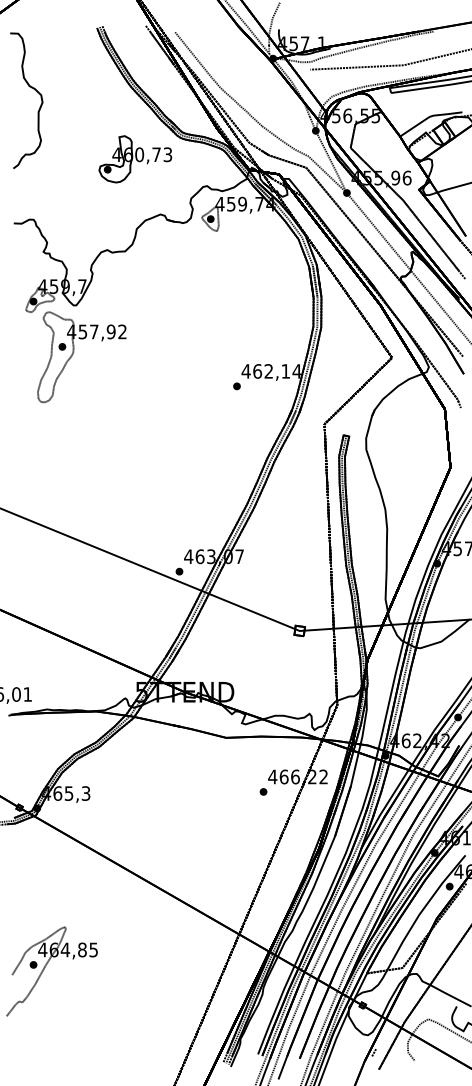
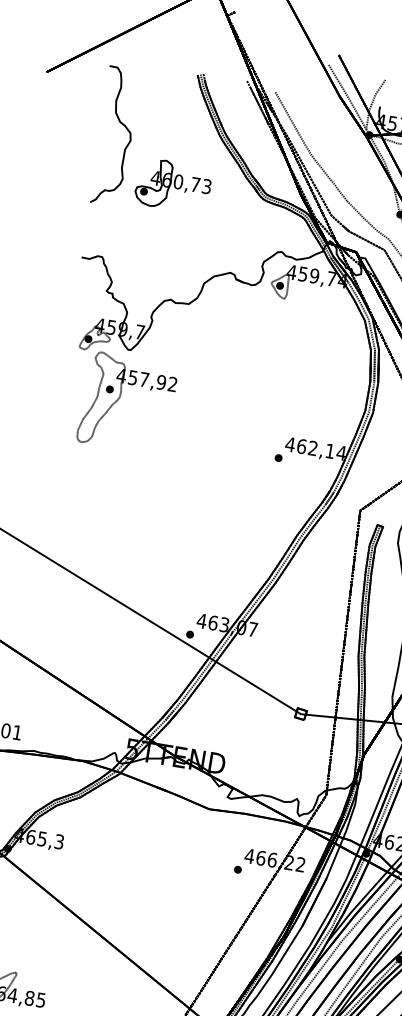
part: (135, 159) -> (173, 186), moved

